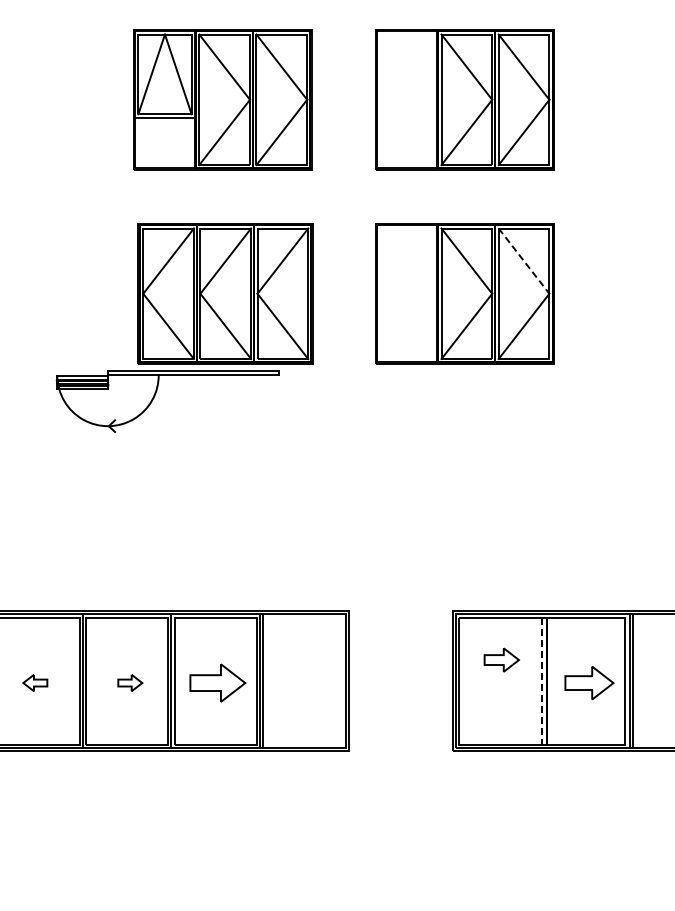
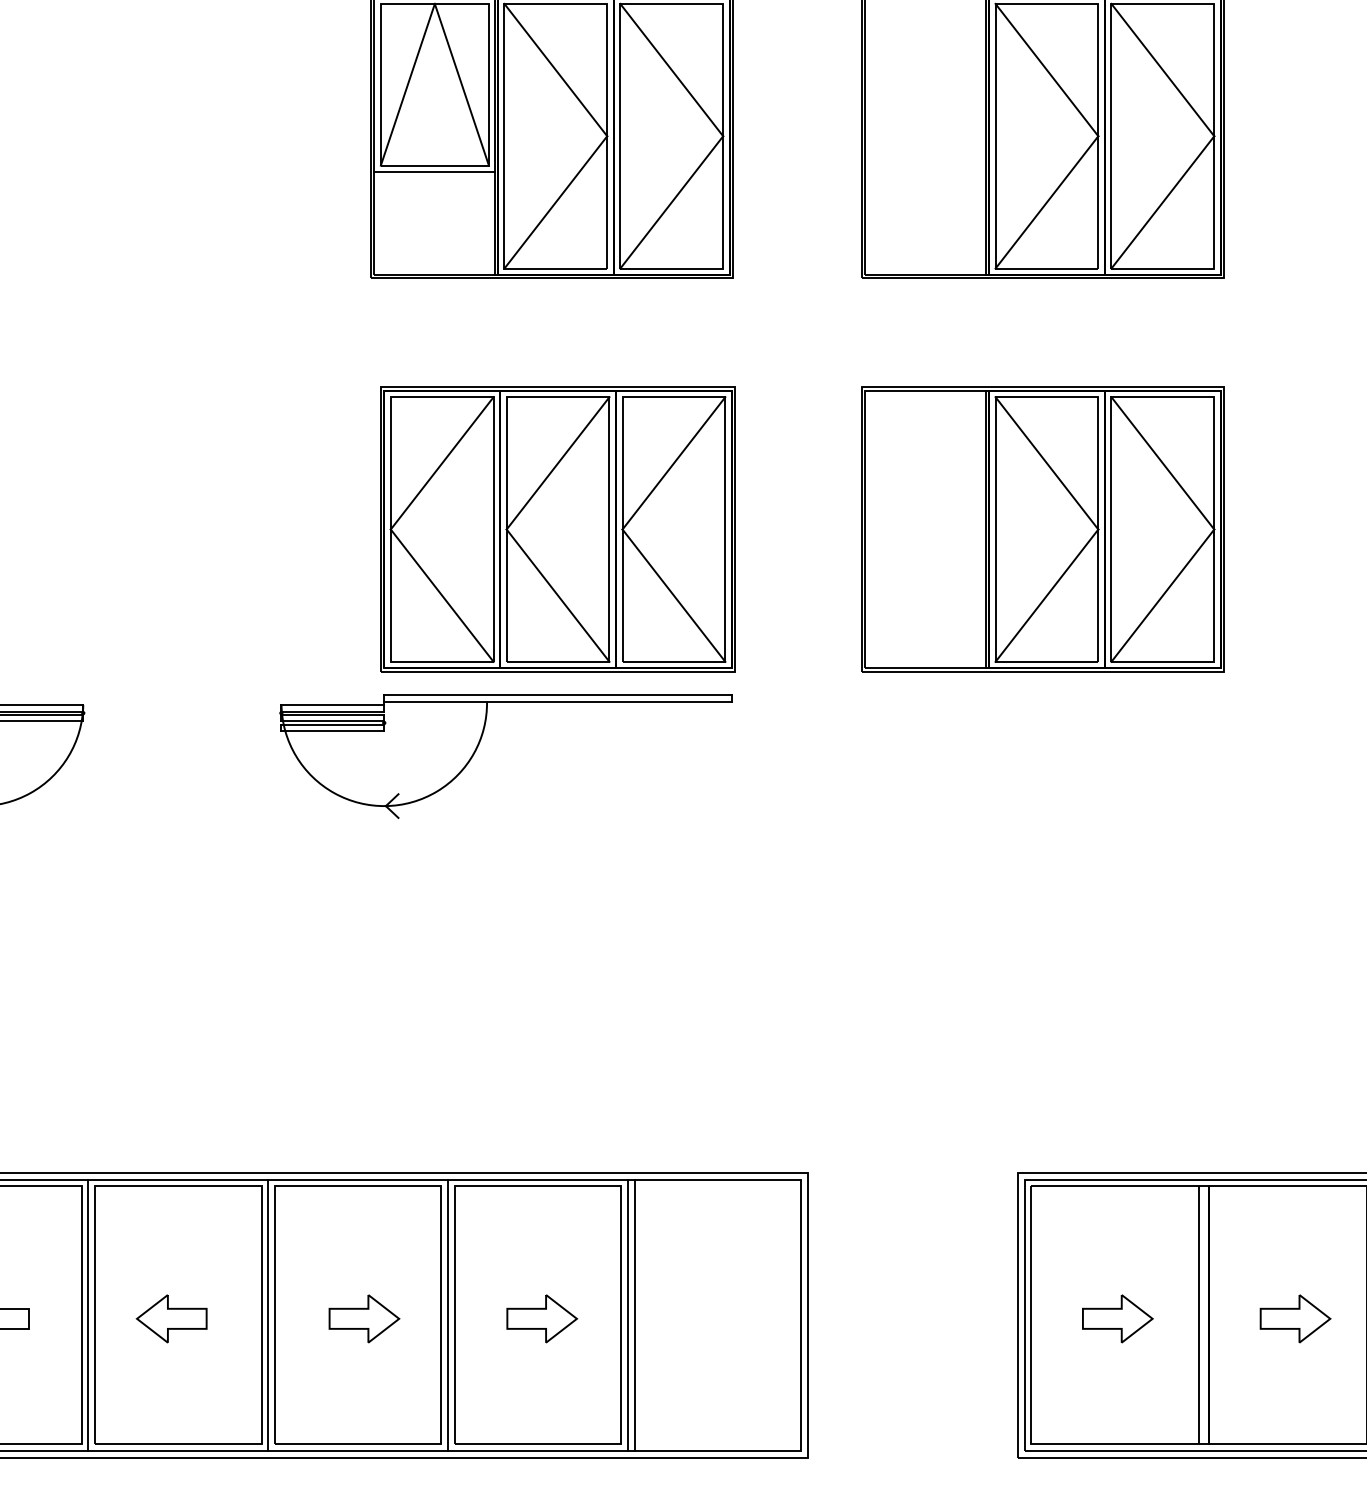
line: (524, 261) -> (1163, 464), dashed -> solid
part: (155, 396) -> (480, 745), moved
part: (501, 659) -> (1117, 1317), moved
line: (541, 681) -> (1198, 1315), dashed -> solid
part: (35, 682) -> (172, 1317), size x1.43
part: (130, 682) -> (364, 1317), size x1.43
part: (217, 682) -> (541, 1317), size x0.62
part: (589, 682) -> (1295, 1317), size x0.71

